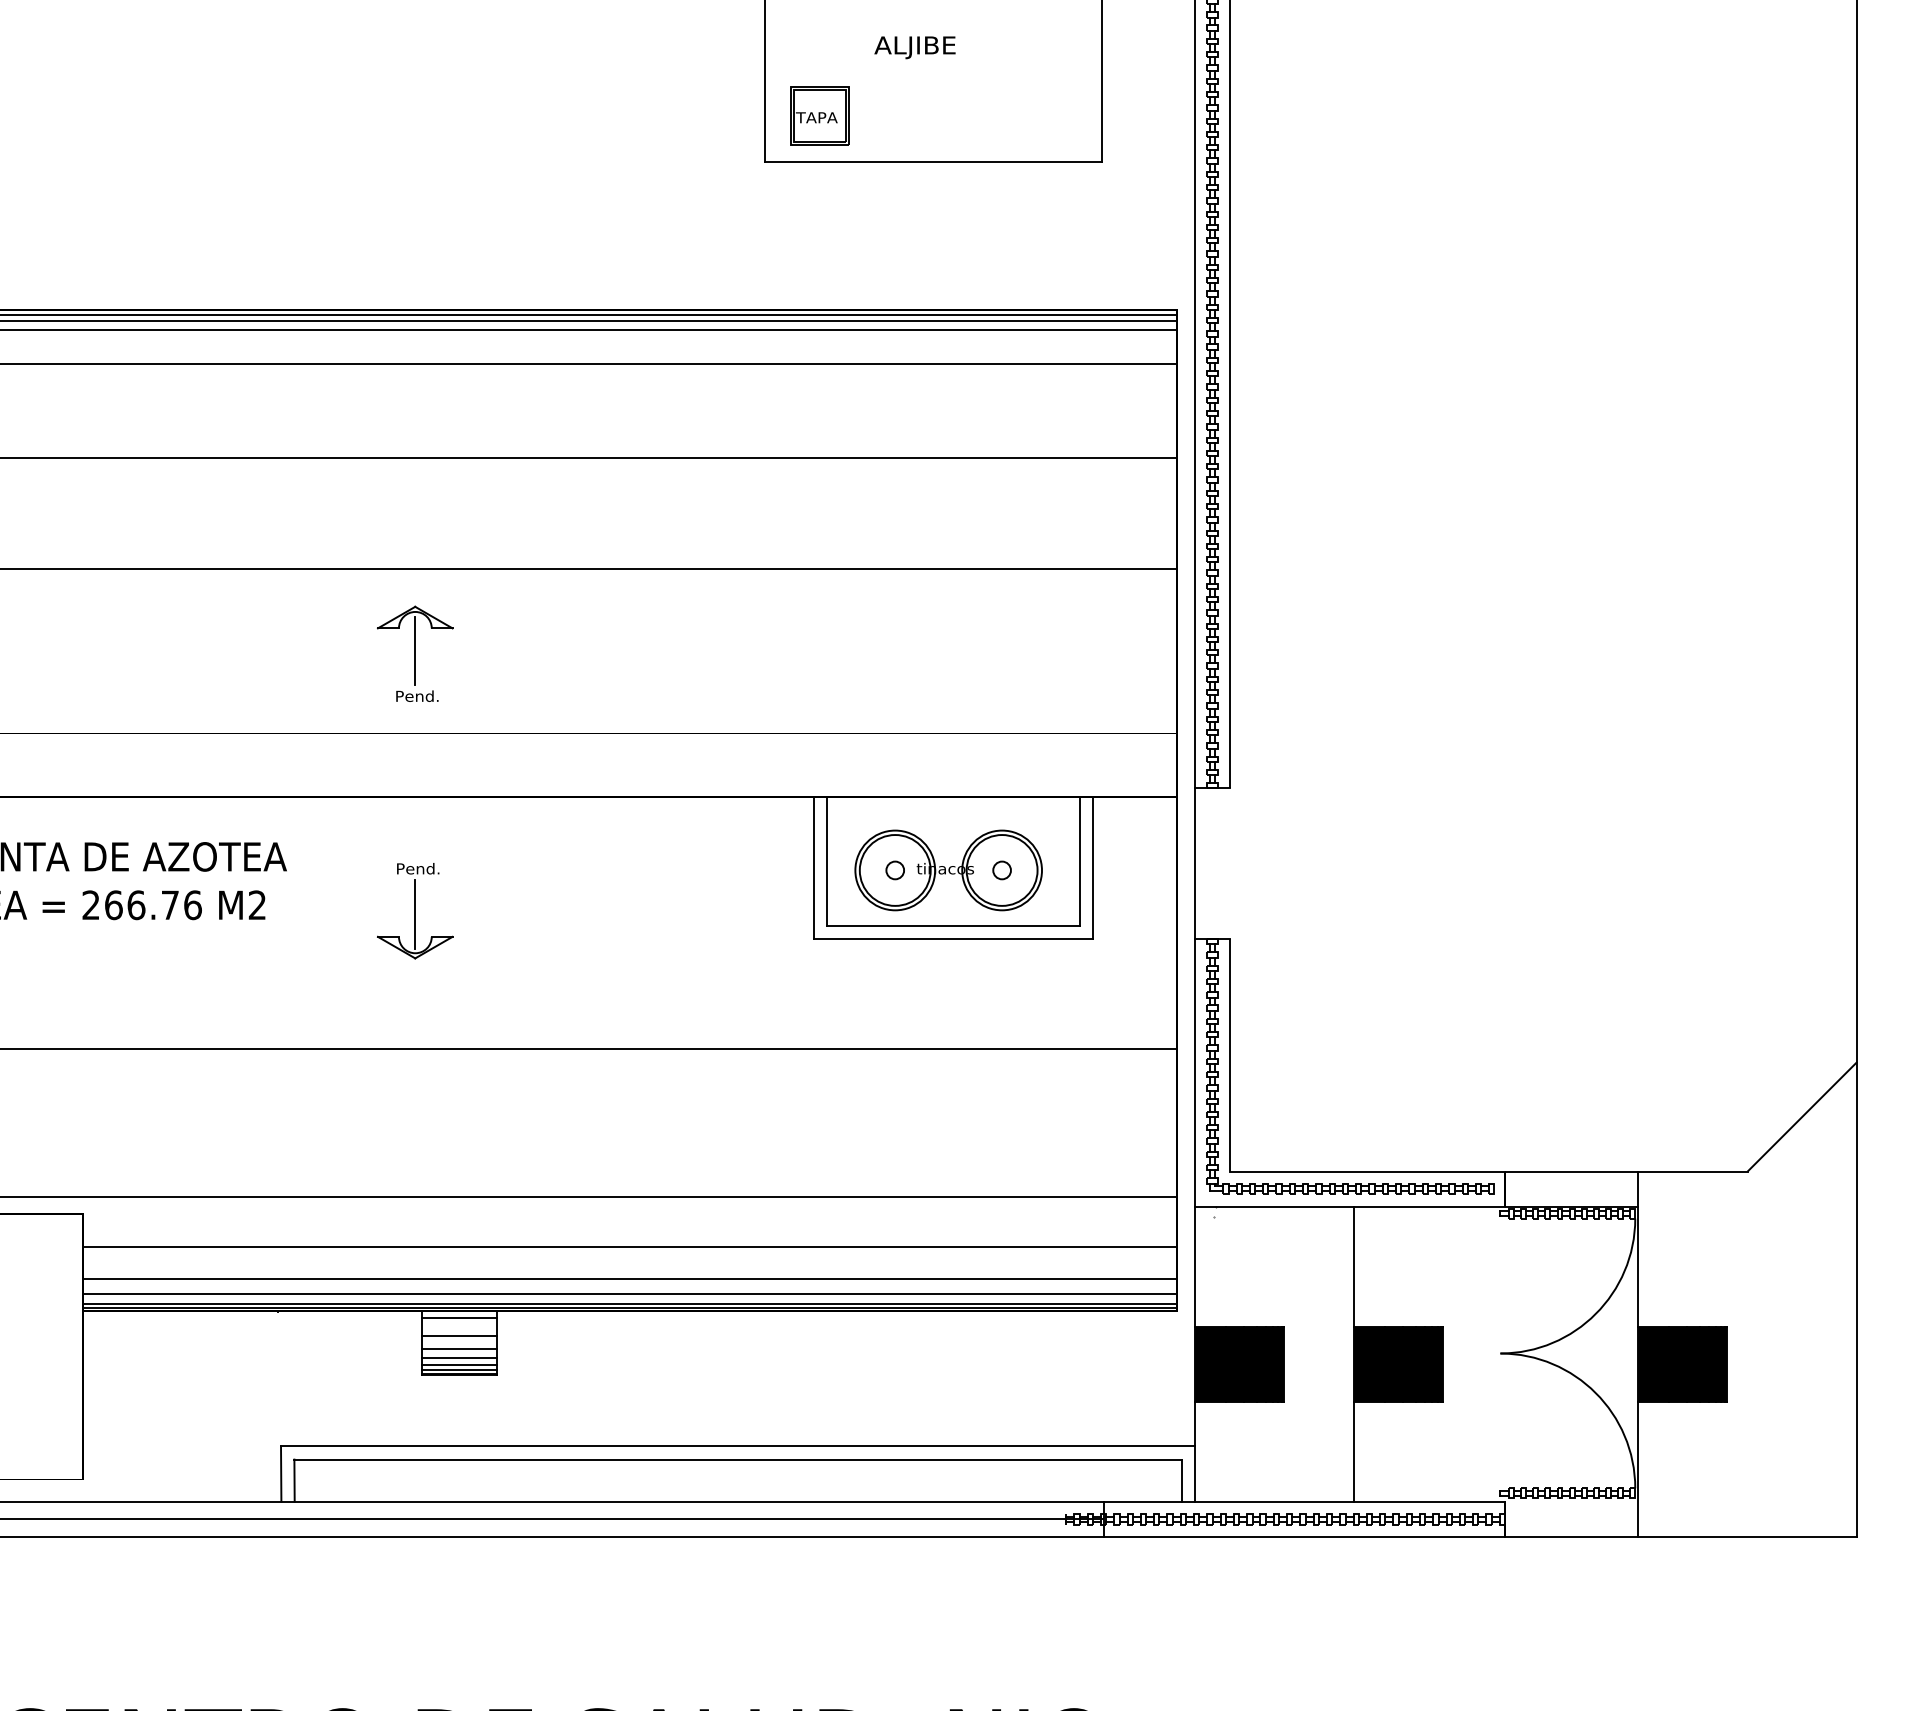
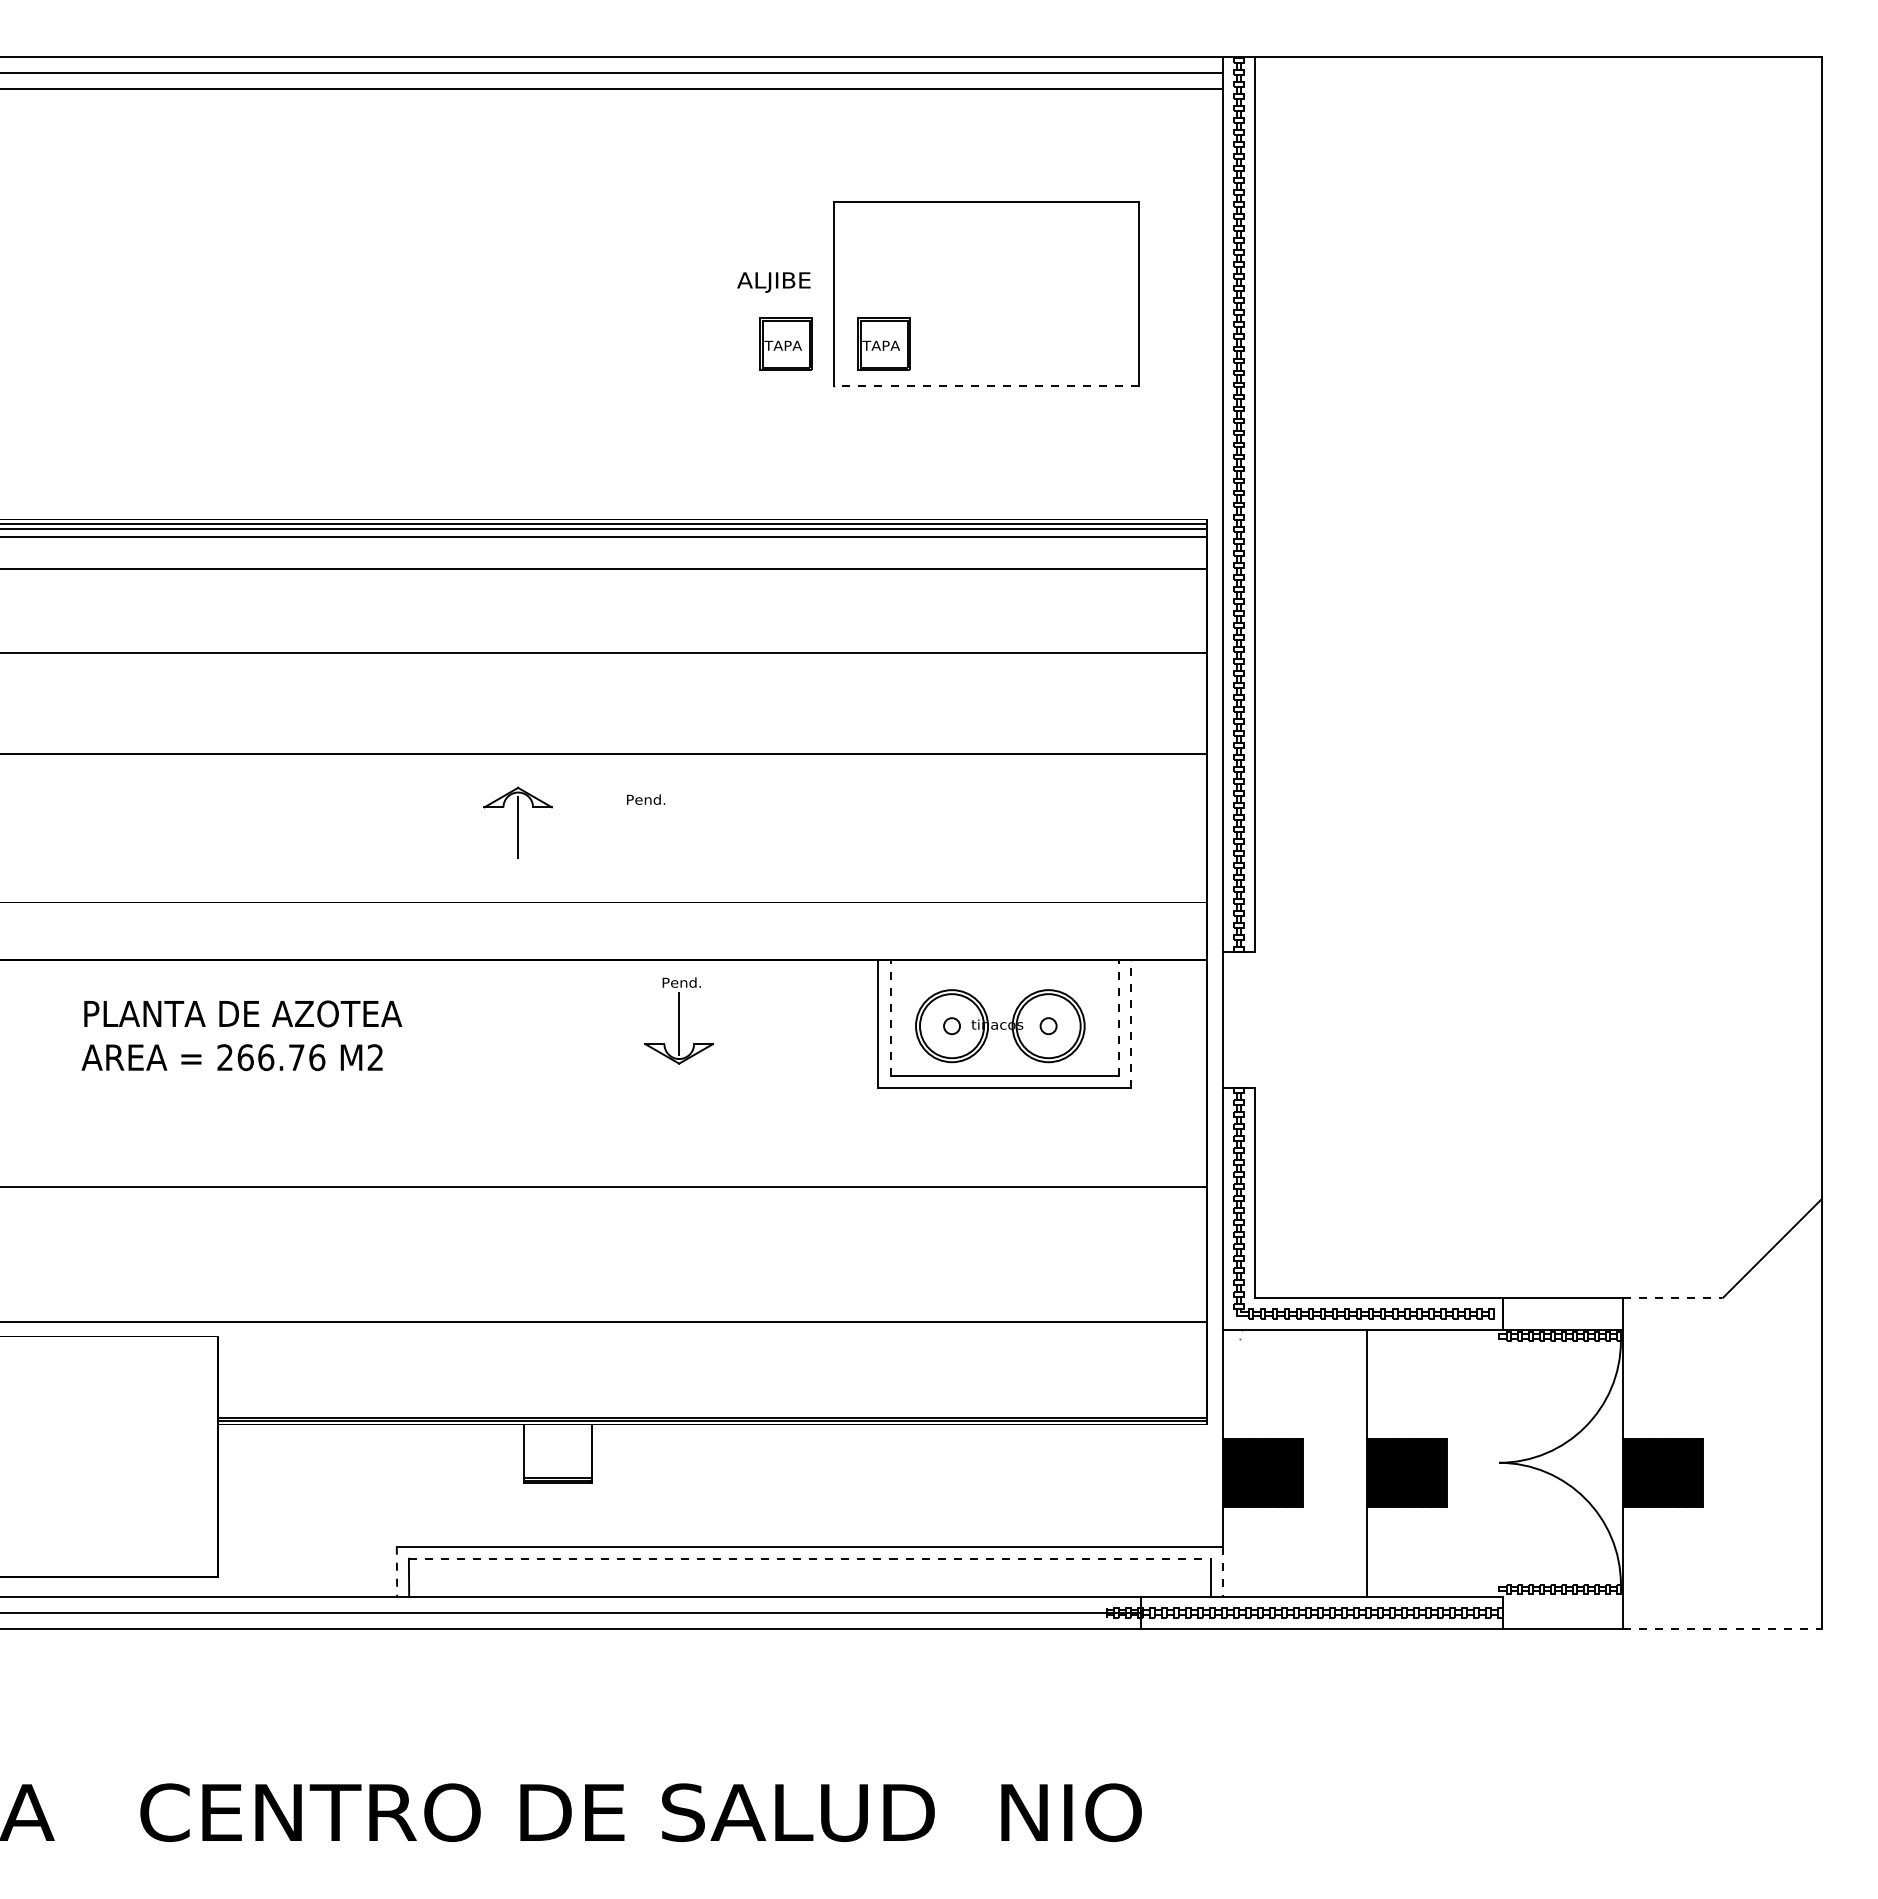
text: (914, 47) -> (773, 282), moved
part: (711, 115) -> (785, 343), added
line: (933, 162) -> (986, 386), solid -> dashed
text: (417, 696) -> (646, 799), moved
line: (827, 860) -> (890, 1017), solid -> dashed
line: (1079, 860) -> (1118, 1017), solid -> dashed
line: (1092, 867) -> (1130, 1023), solid -> dashed
part: (414, 910) -> (678, 1020), moved
line: (1692, 1171) -> (1672, 1298), solid -> dashed
line: (629, 1246) -> (711, 1366), removed
line: (629, 1279) -> (711, 1395), removed
line: (629, 1294) -> (711, 1409), removed
line: (459, 1317) -> (558, 1430), removed
line: (459, 1335) -> (558, 1446), removed
line: (459, 1348) -> (558, 1458), removed
line: (459, 1357) -> (558, 1466), removed
line: (459, 1365) -> (558, 1473), removed
line: (737, 1459) -> (809, 1558), solid -> dashed
line: (280, 1474) -> (396, 1572), solid -> dashed
line: (1194, 1474) -> (1222, 1572), solid -> dashed
line: (1747, 1536) -> (1722, 1628), solid -> dashed

